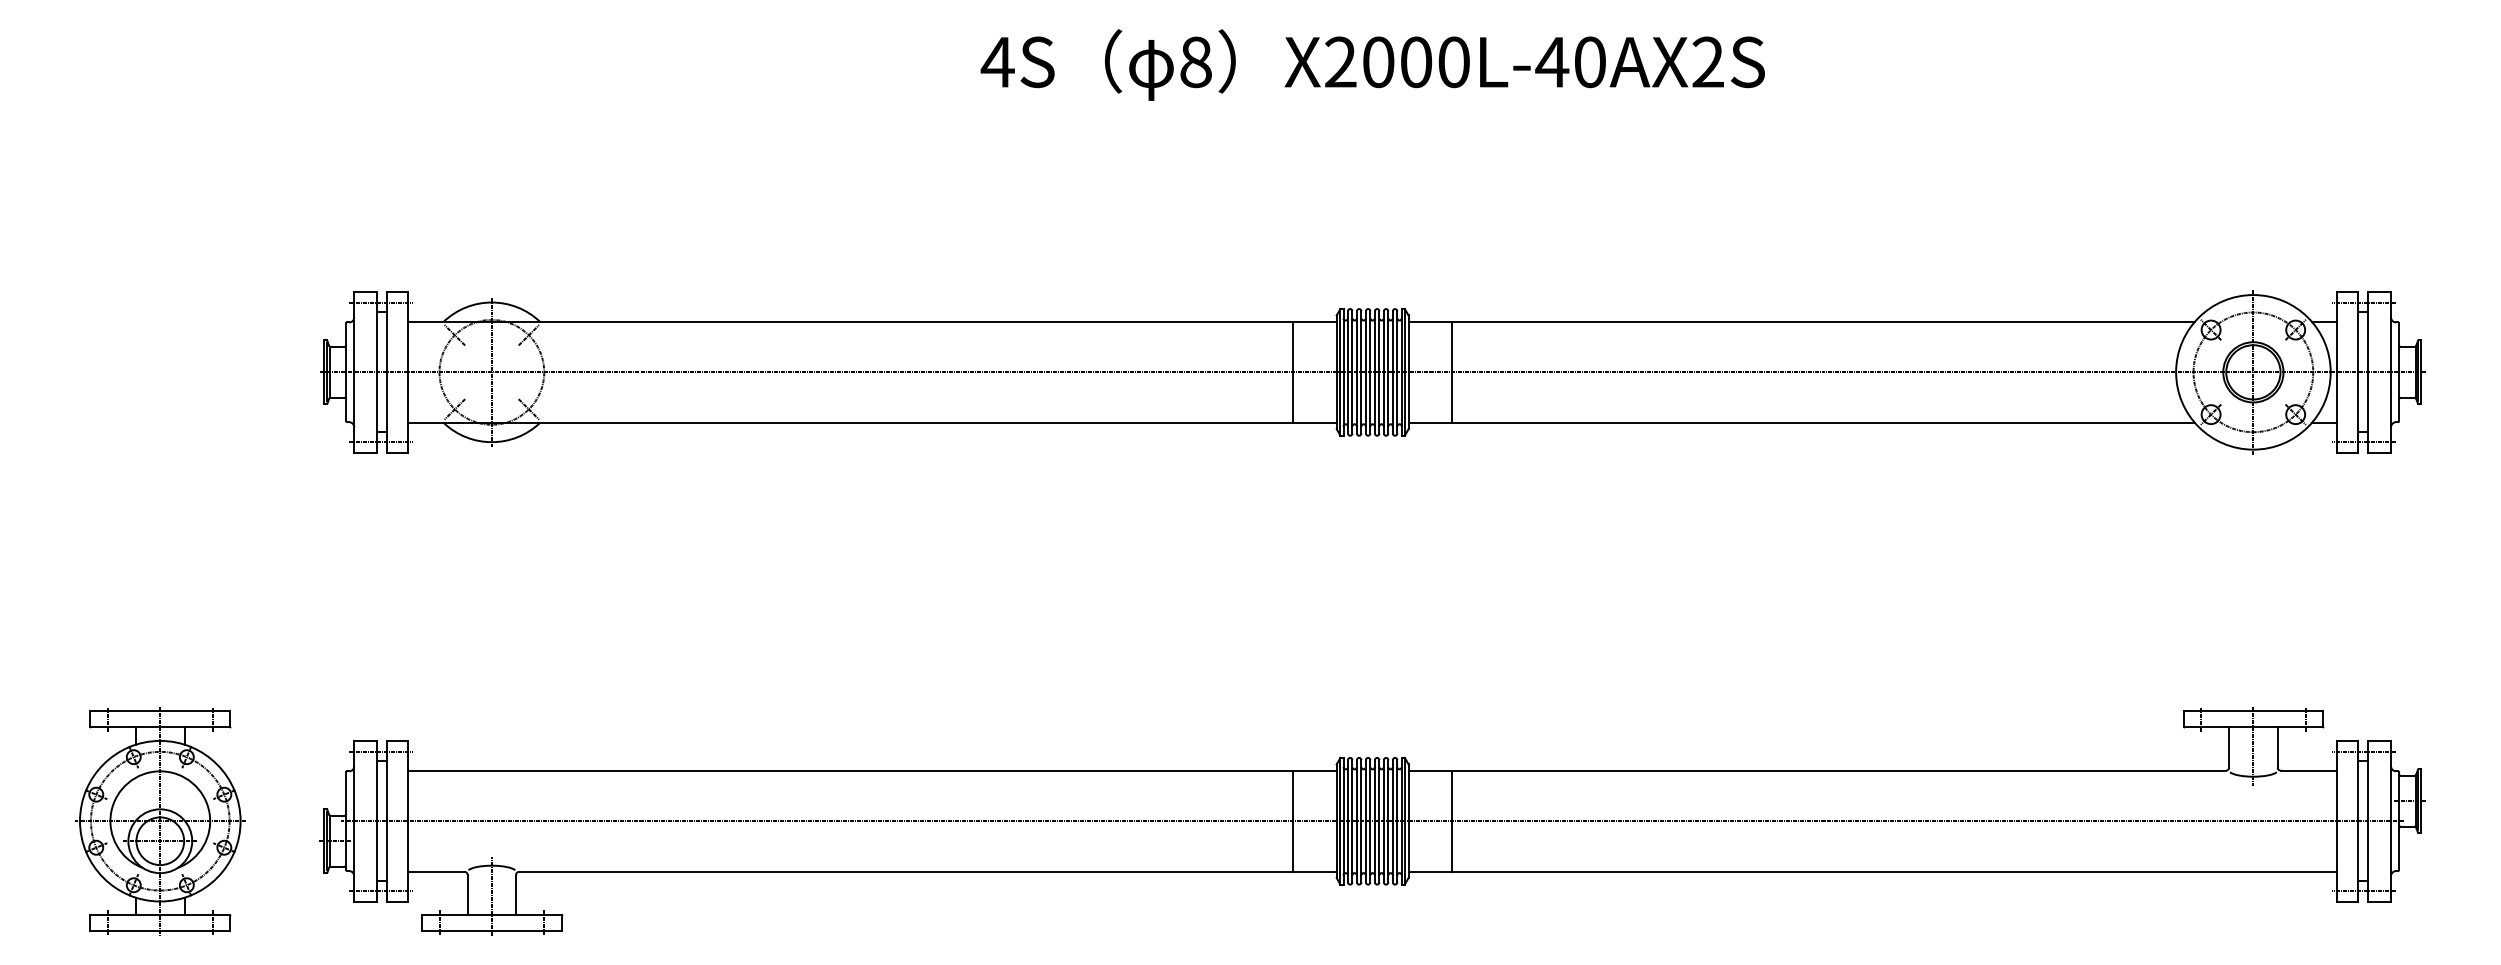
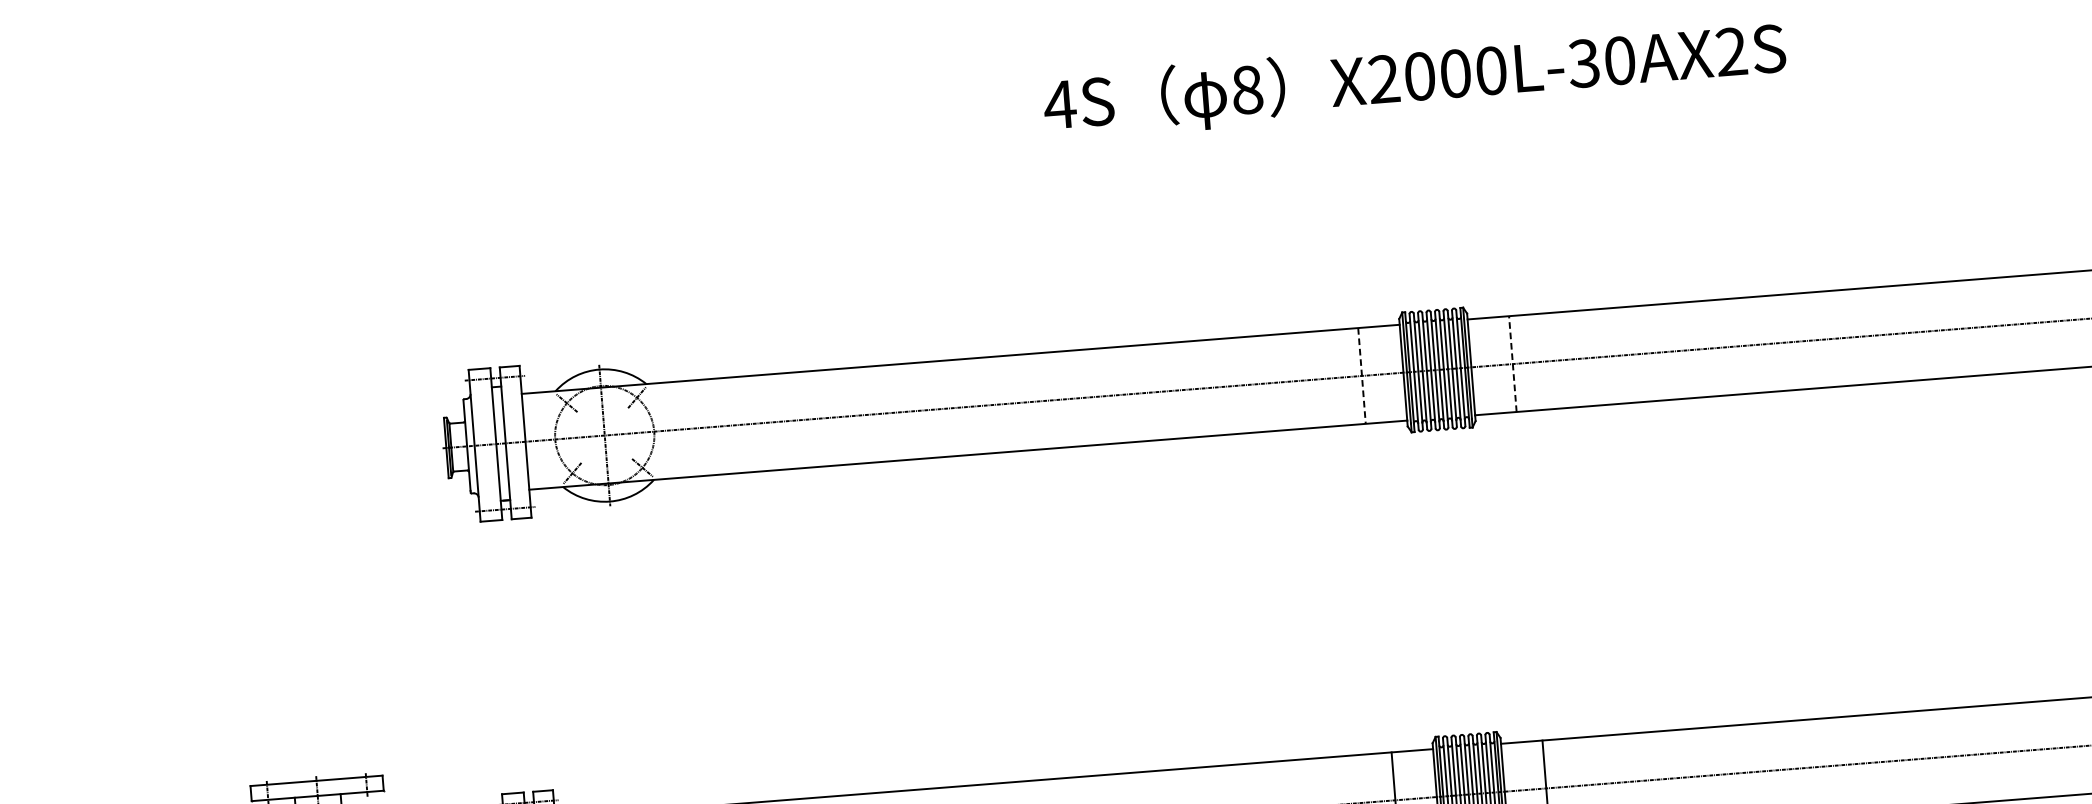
text: (1552, 62) -> (1584, 63), X2000L-40AX2S -> X2000L-30AX2S
line: (1292, 372) -> (1361, 376), solid -> dashed
line: (1452, 372) -> (1512, 364), solid -> dashed

